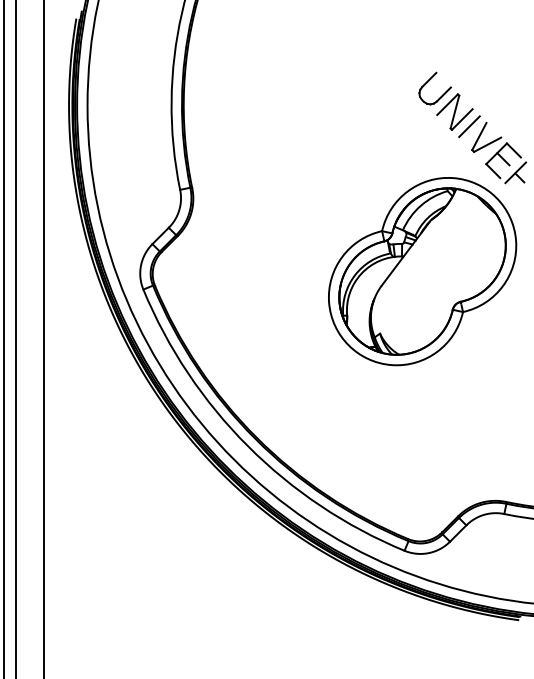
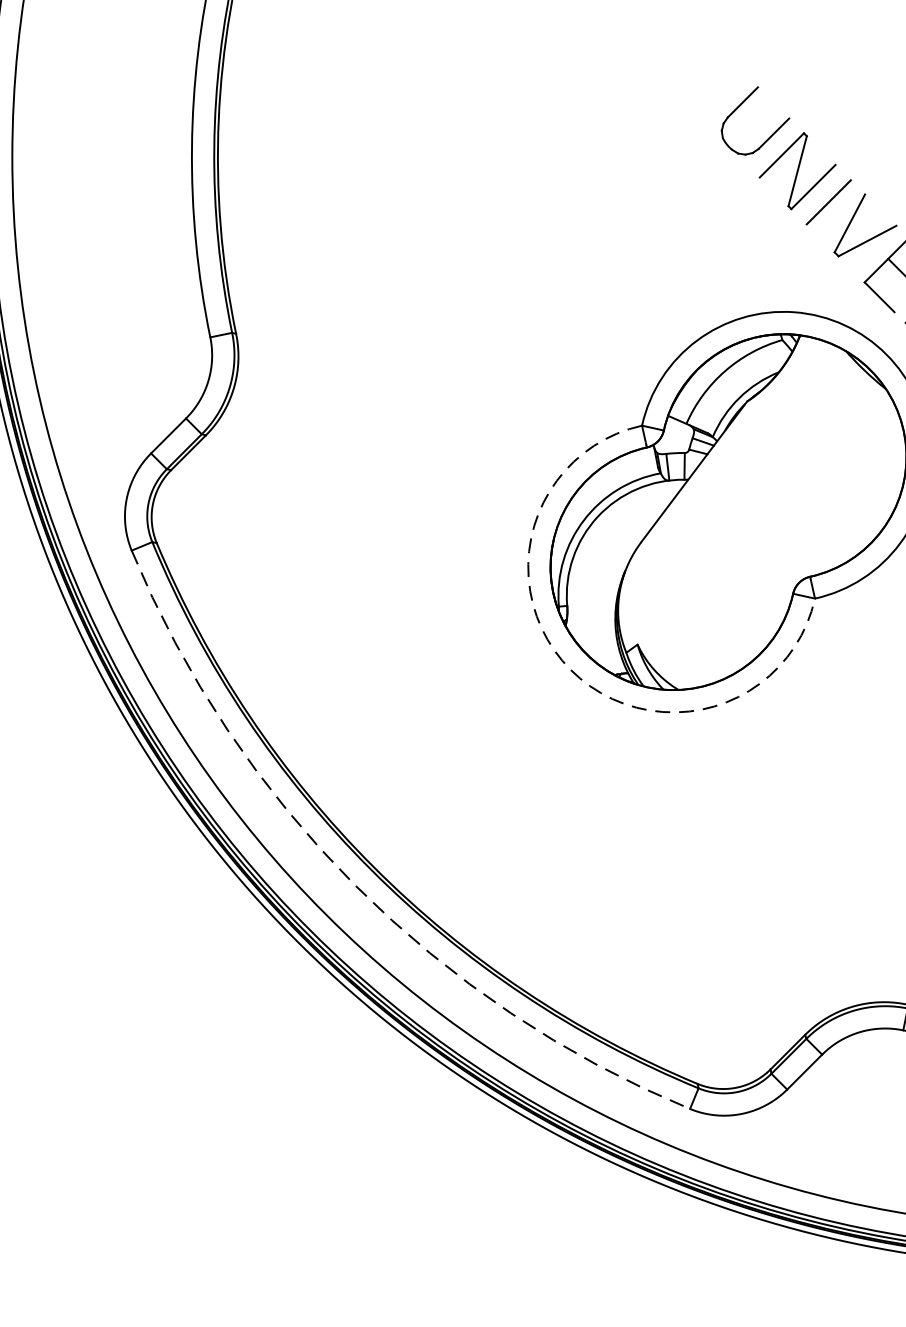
arc: (348, 345) -> (570, 670), solid -> dashed
arc: (247, 446) -> (354, 886), solid -> dashed

